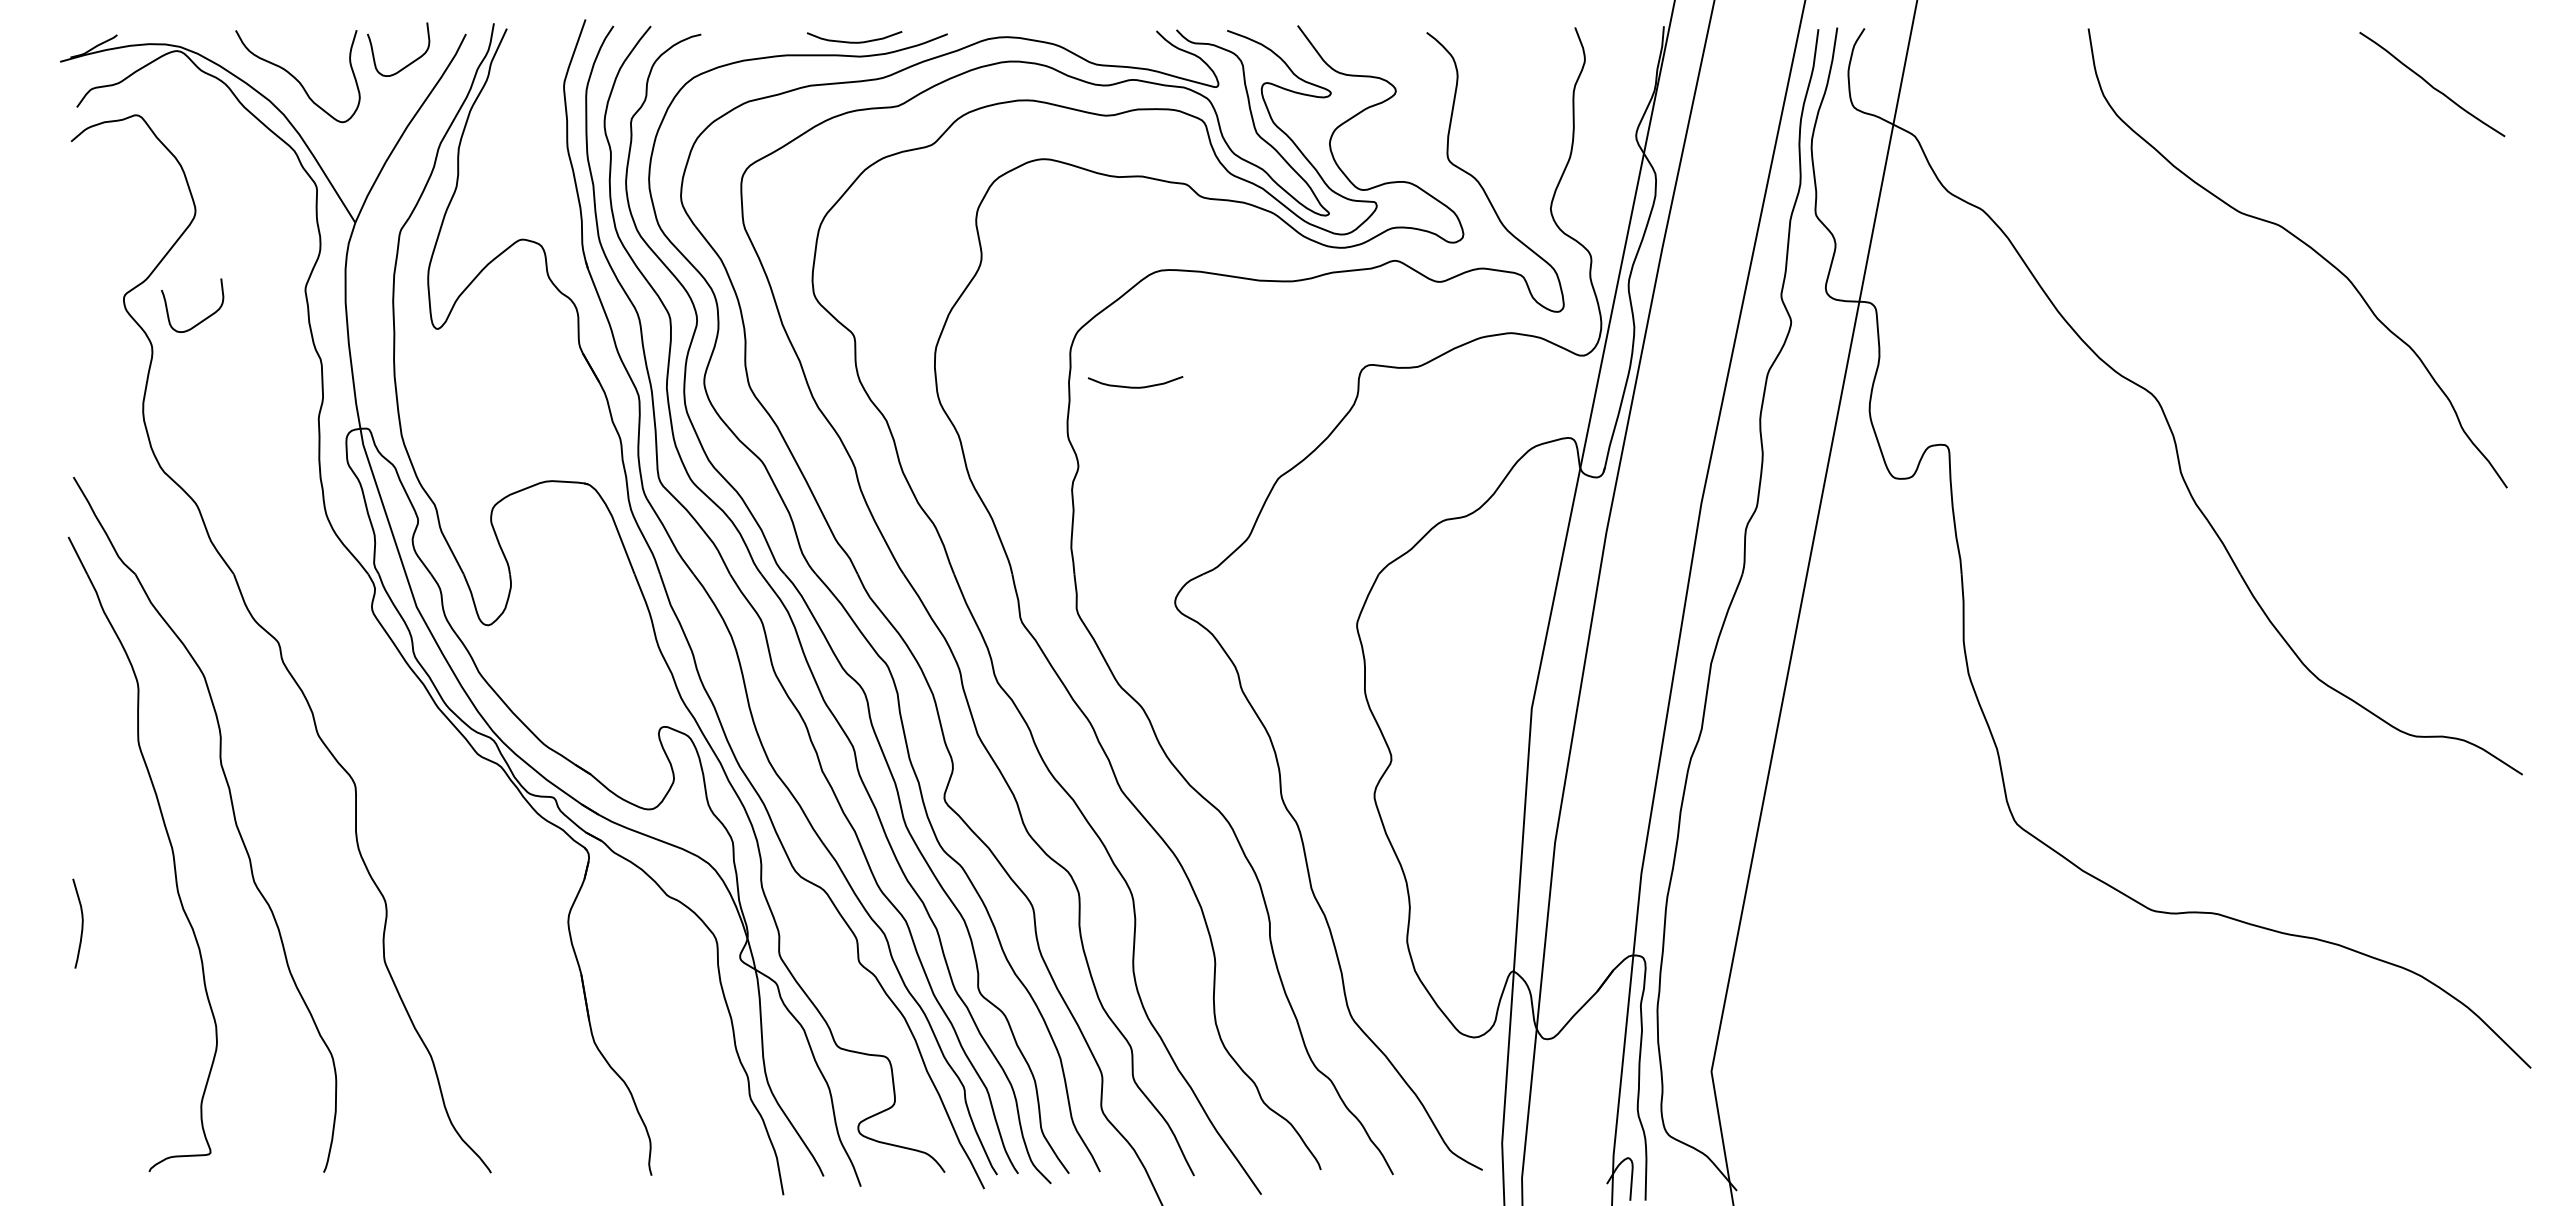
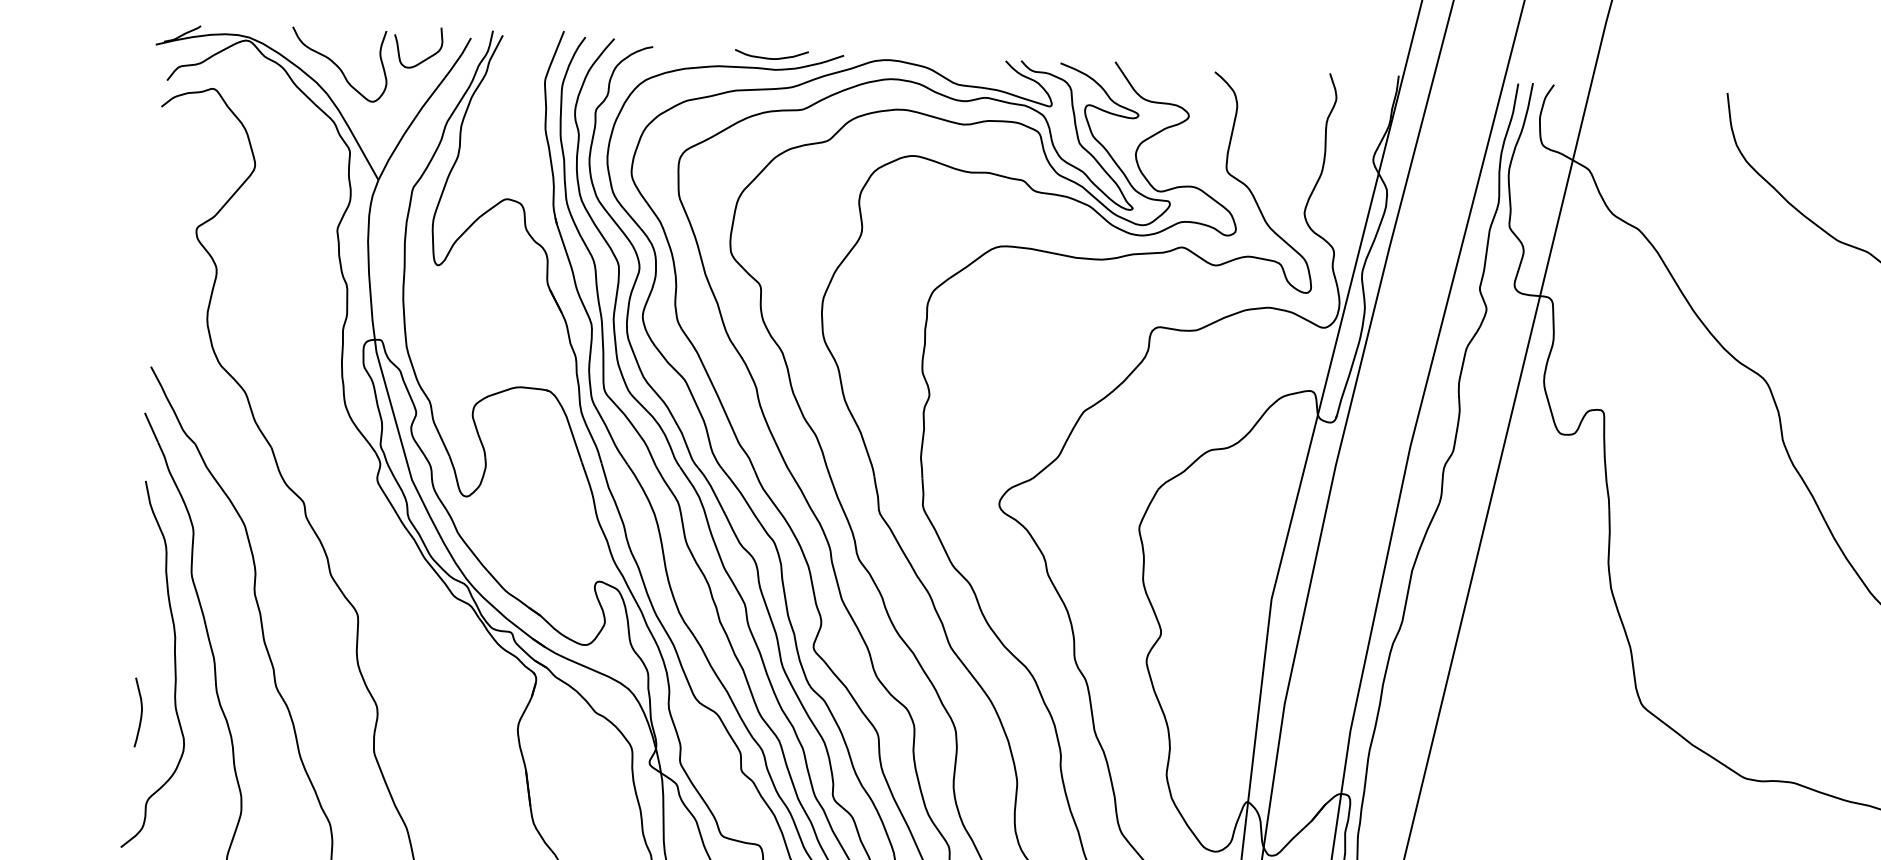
curve: (201, 320) -> (255, 250), removed
curve: (1135, 386) -> (976, 335), removed
curve: (121, 856) -> (174, 662), added

